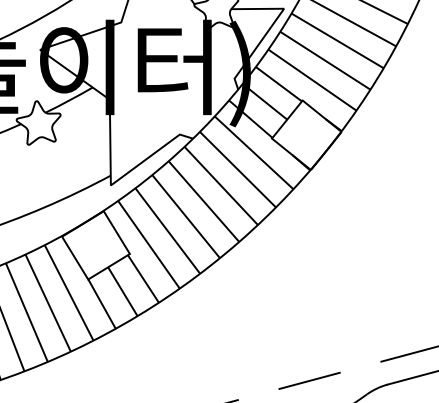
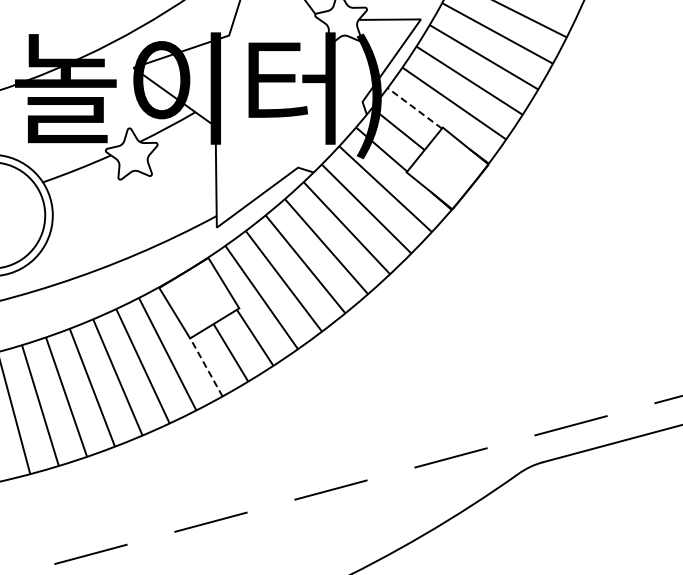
line: (278, 84) -> (414, 108), solid -> dashed
line: (102, 303) -> (206, 366), solid -> dashed

